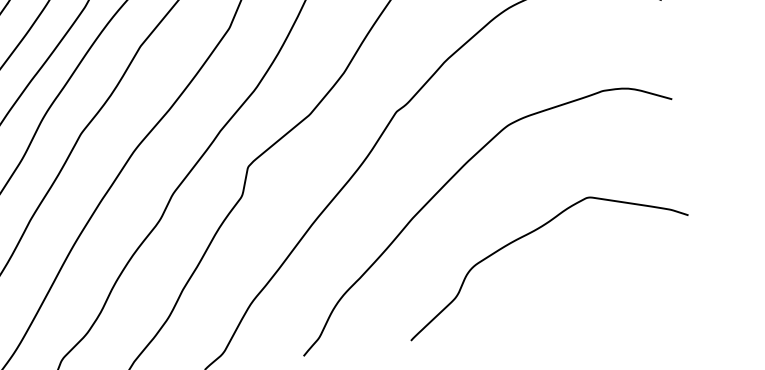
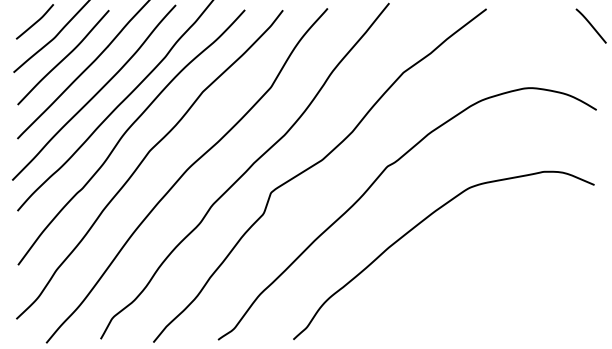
curve: (531, 234) -> (475, 271), removed

